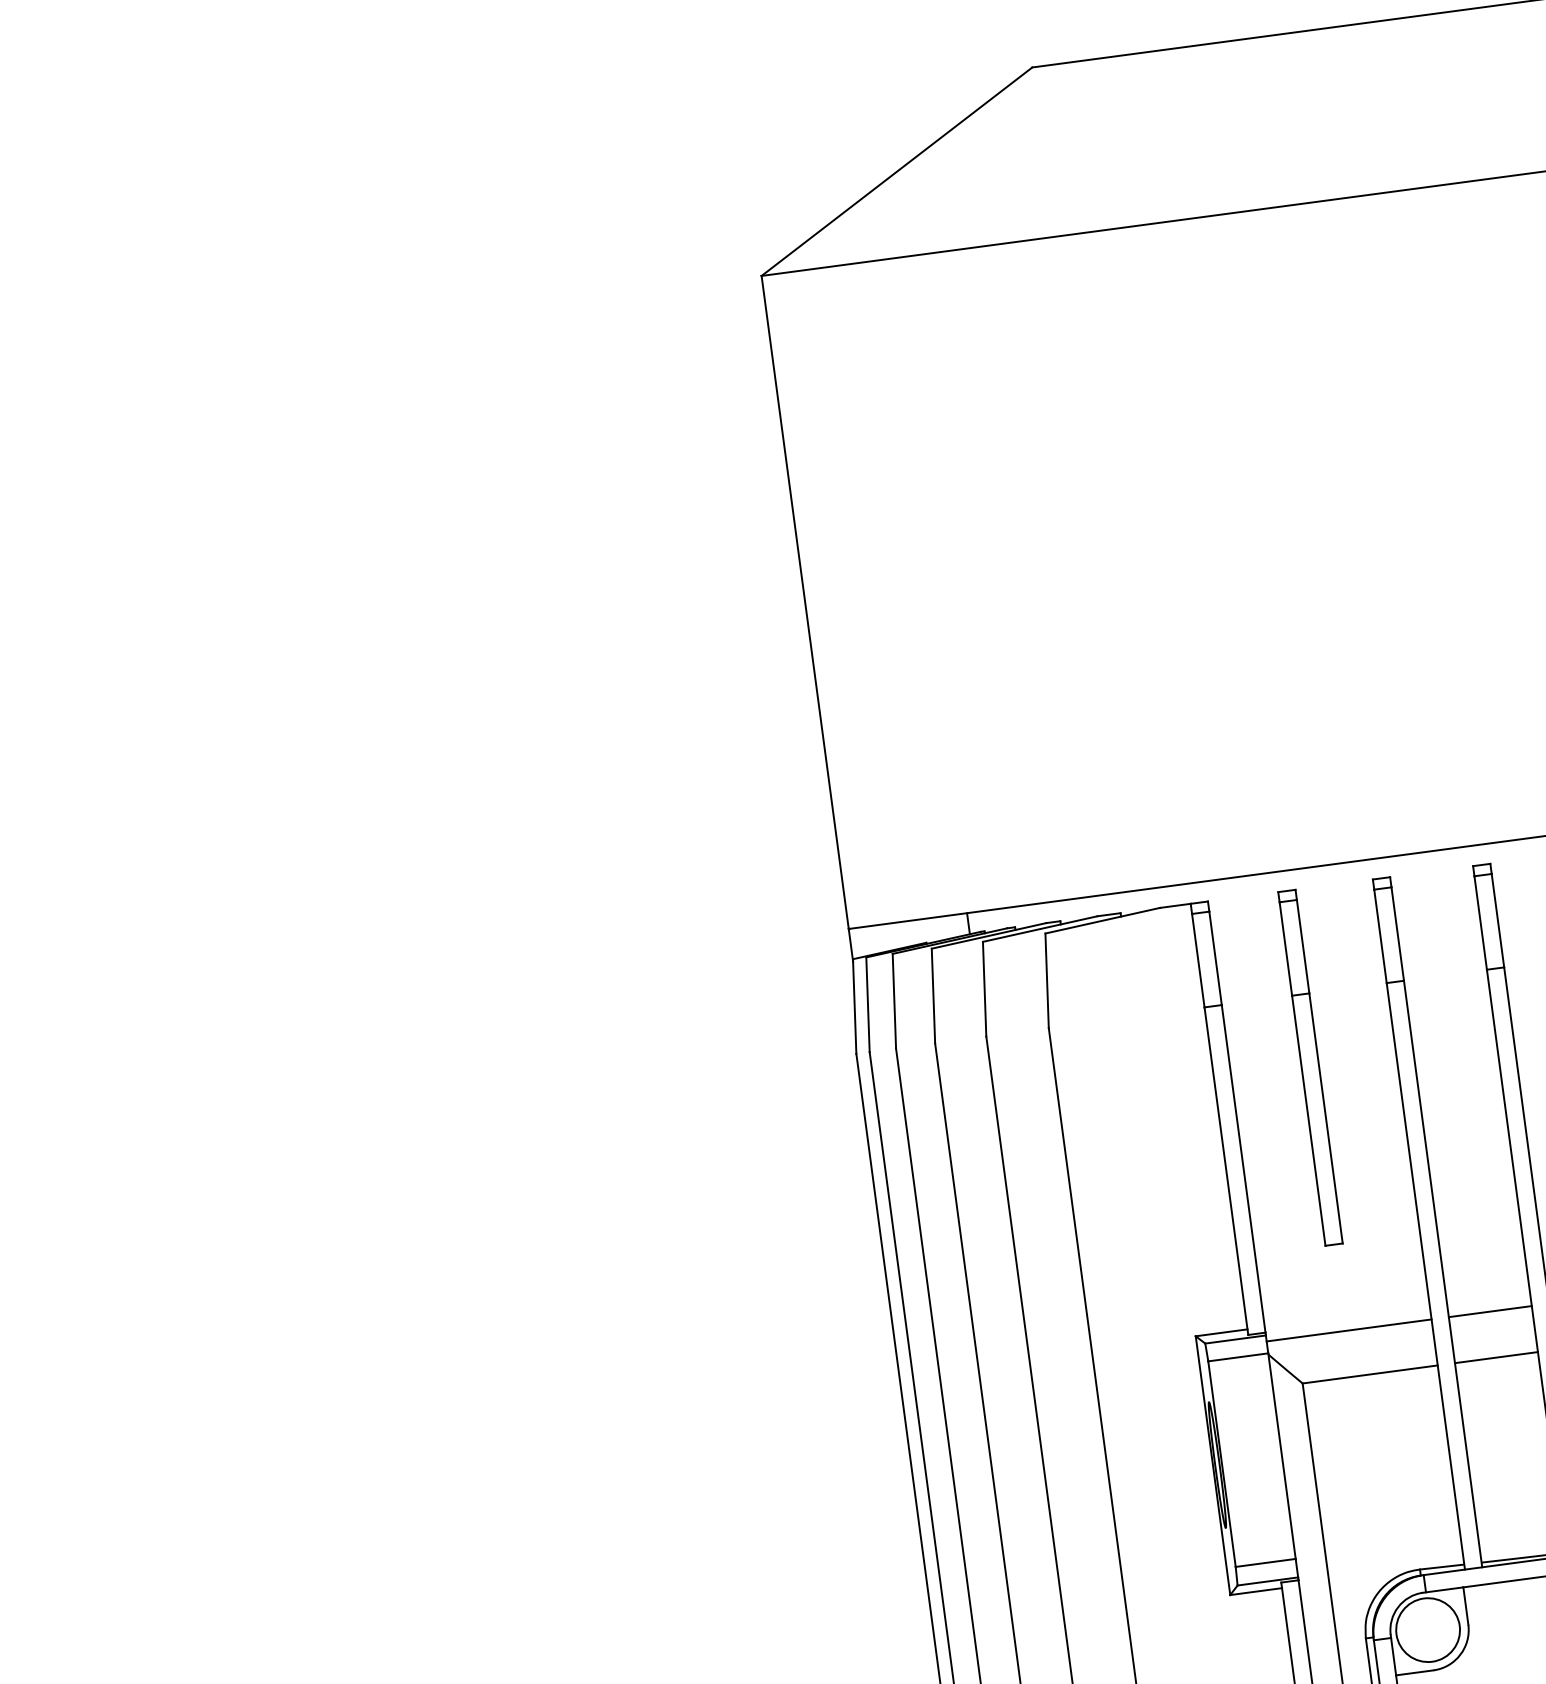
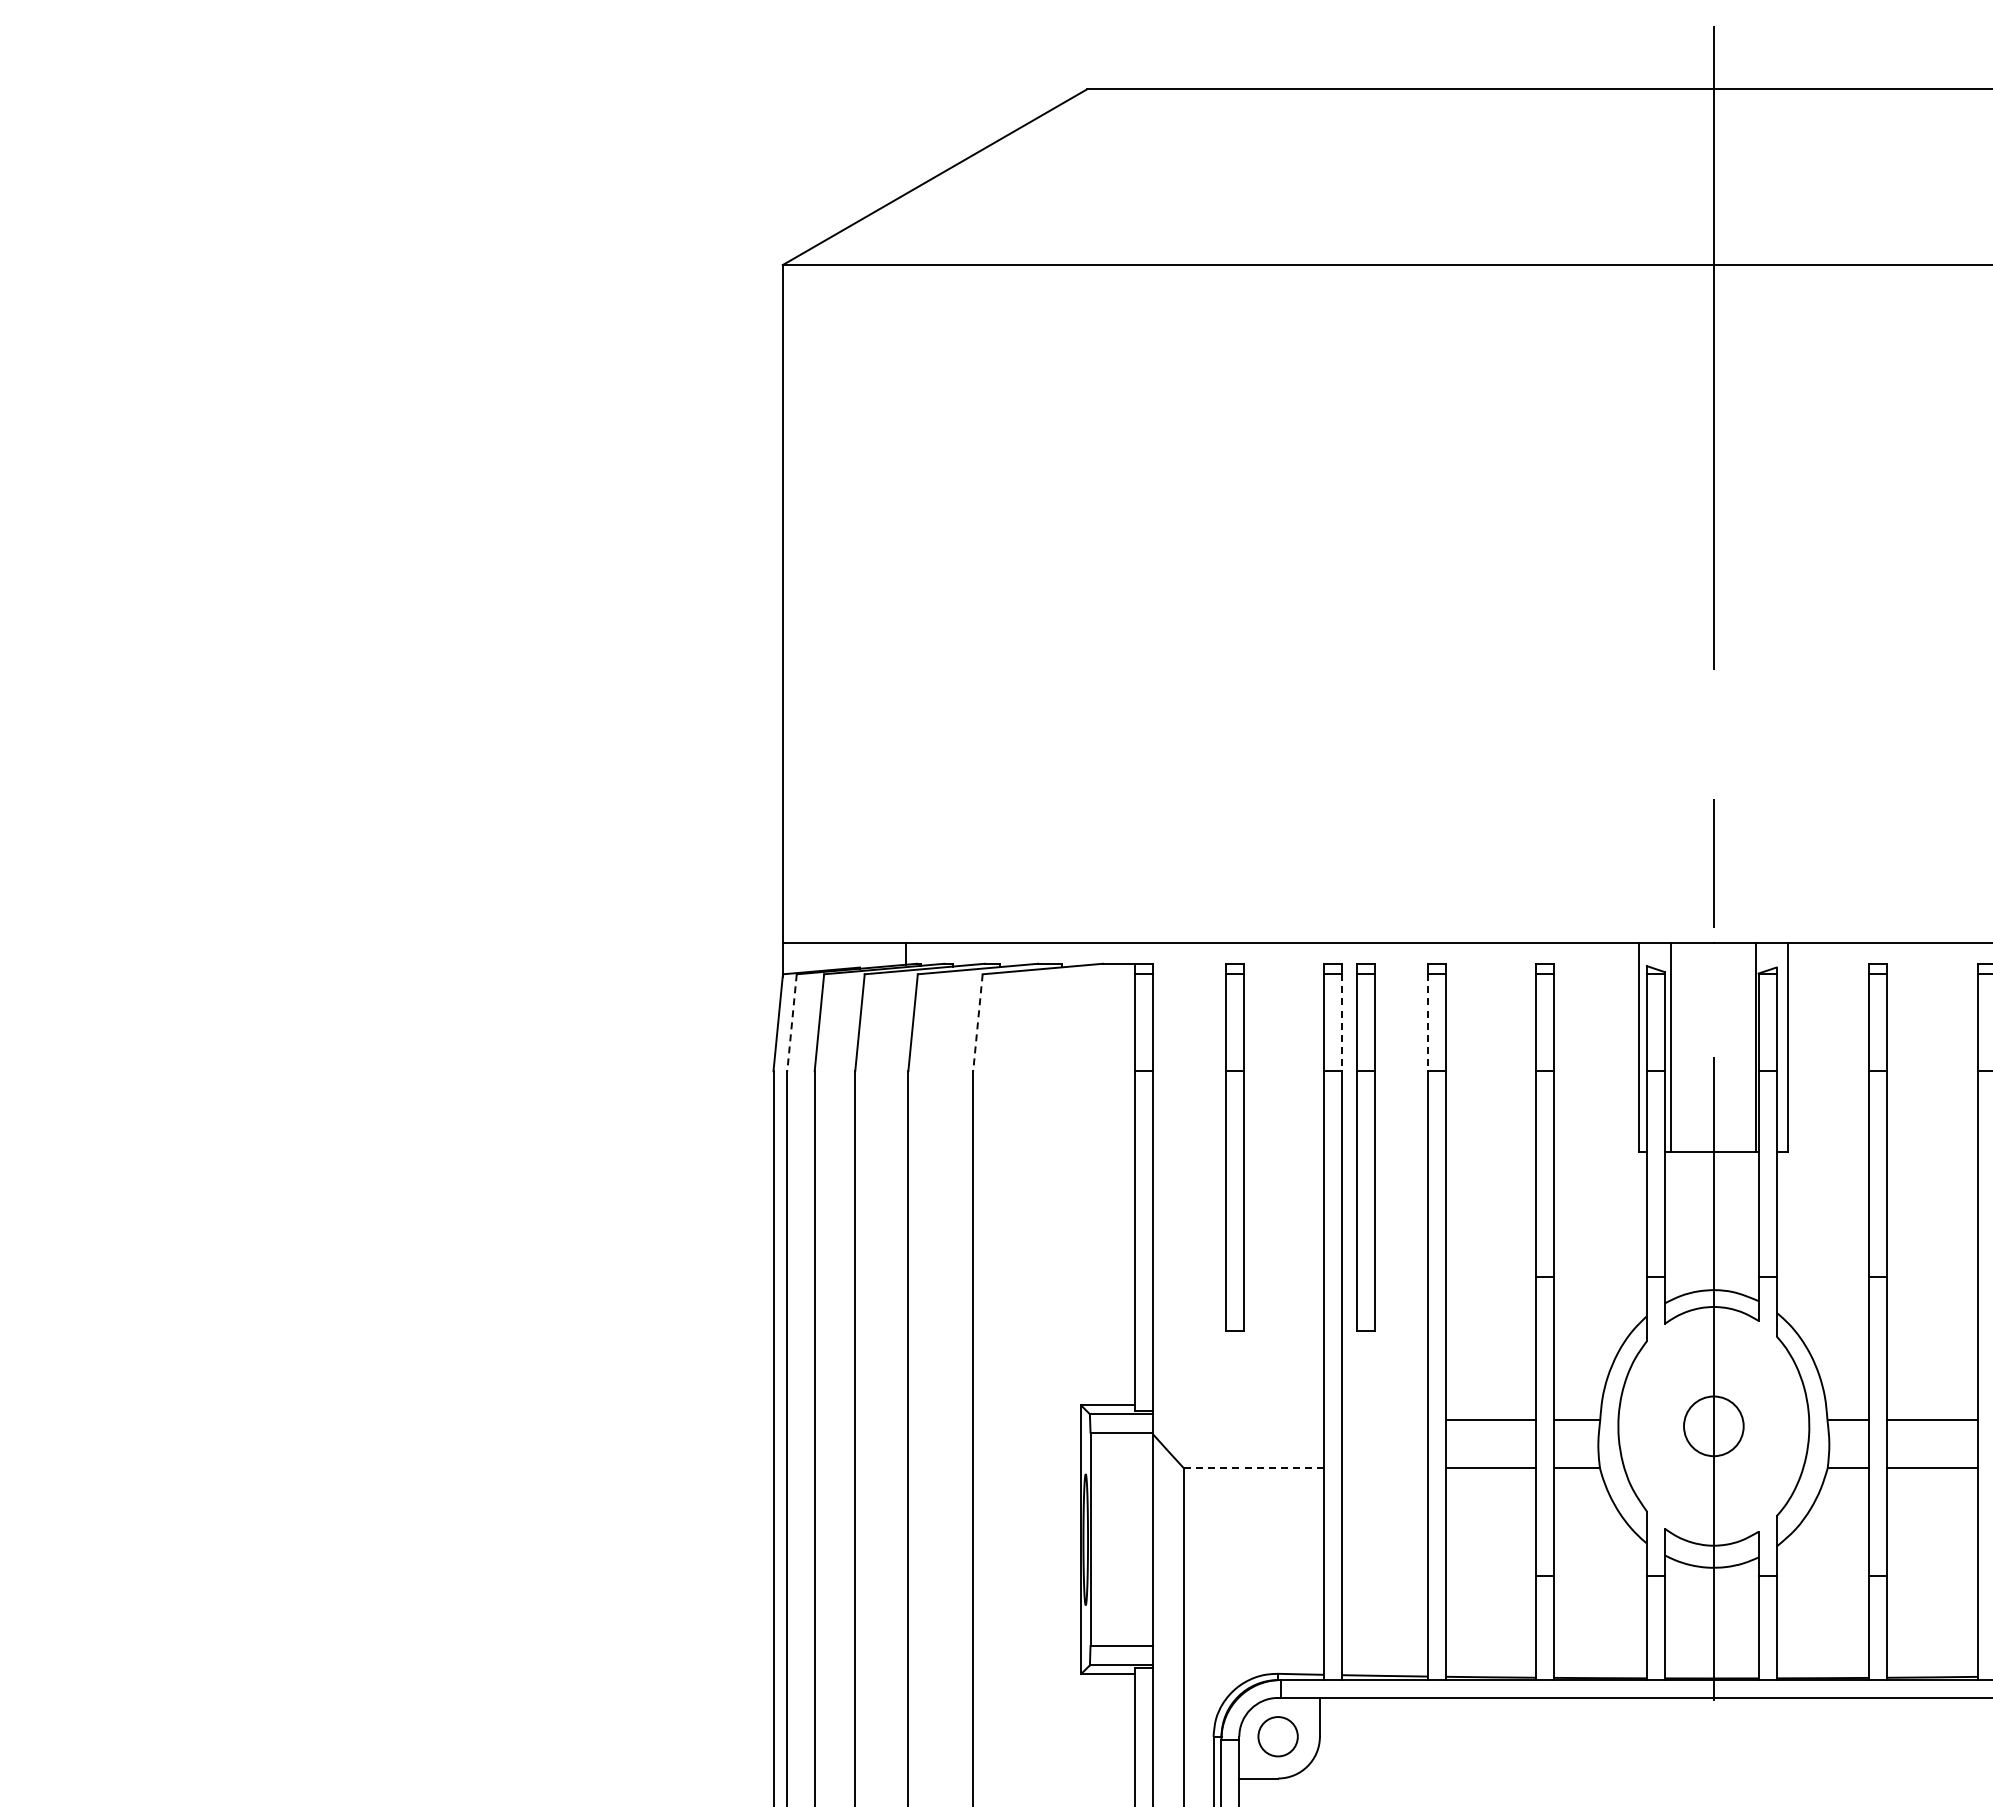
line: (1480, 923) -> (1427, 1023), solid -> dashed
line: (1397, 934) -> (1341, 1023), solid -> dashed
line: (1046, 980) -> (977, 1022), solid -> dashed
line: (868, 1004) -> (792, 1022), solid -> dashed
part: (1436, 1051) -> (1365, 1147), added
line: (1489, 1311) -> (1384, 1420), removed
line: (1348, 1330) -> (1237, 1420), removed
line: (1496, 1358) -> (1384, 1468), removed
line: (1369, 1374) -> (1253, 1468), solid -> dashed
circle: (1427, 1629) -> (1277, 1736), size x0.6

